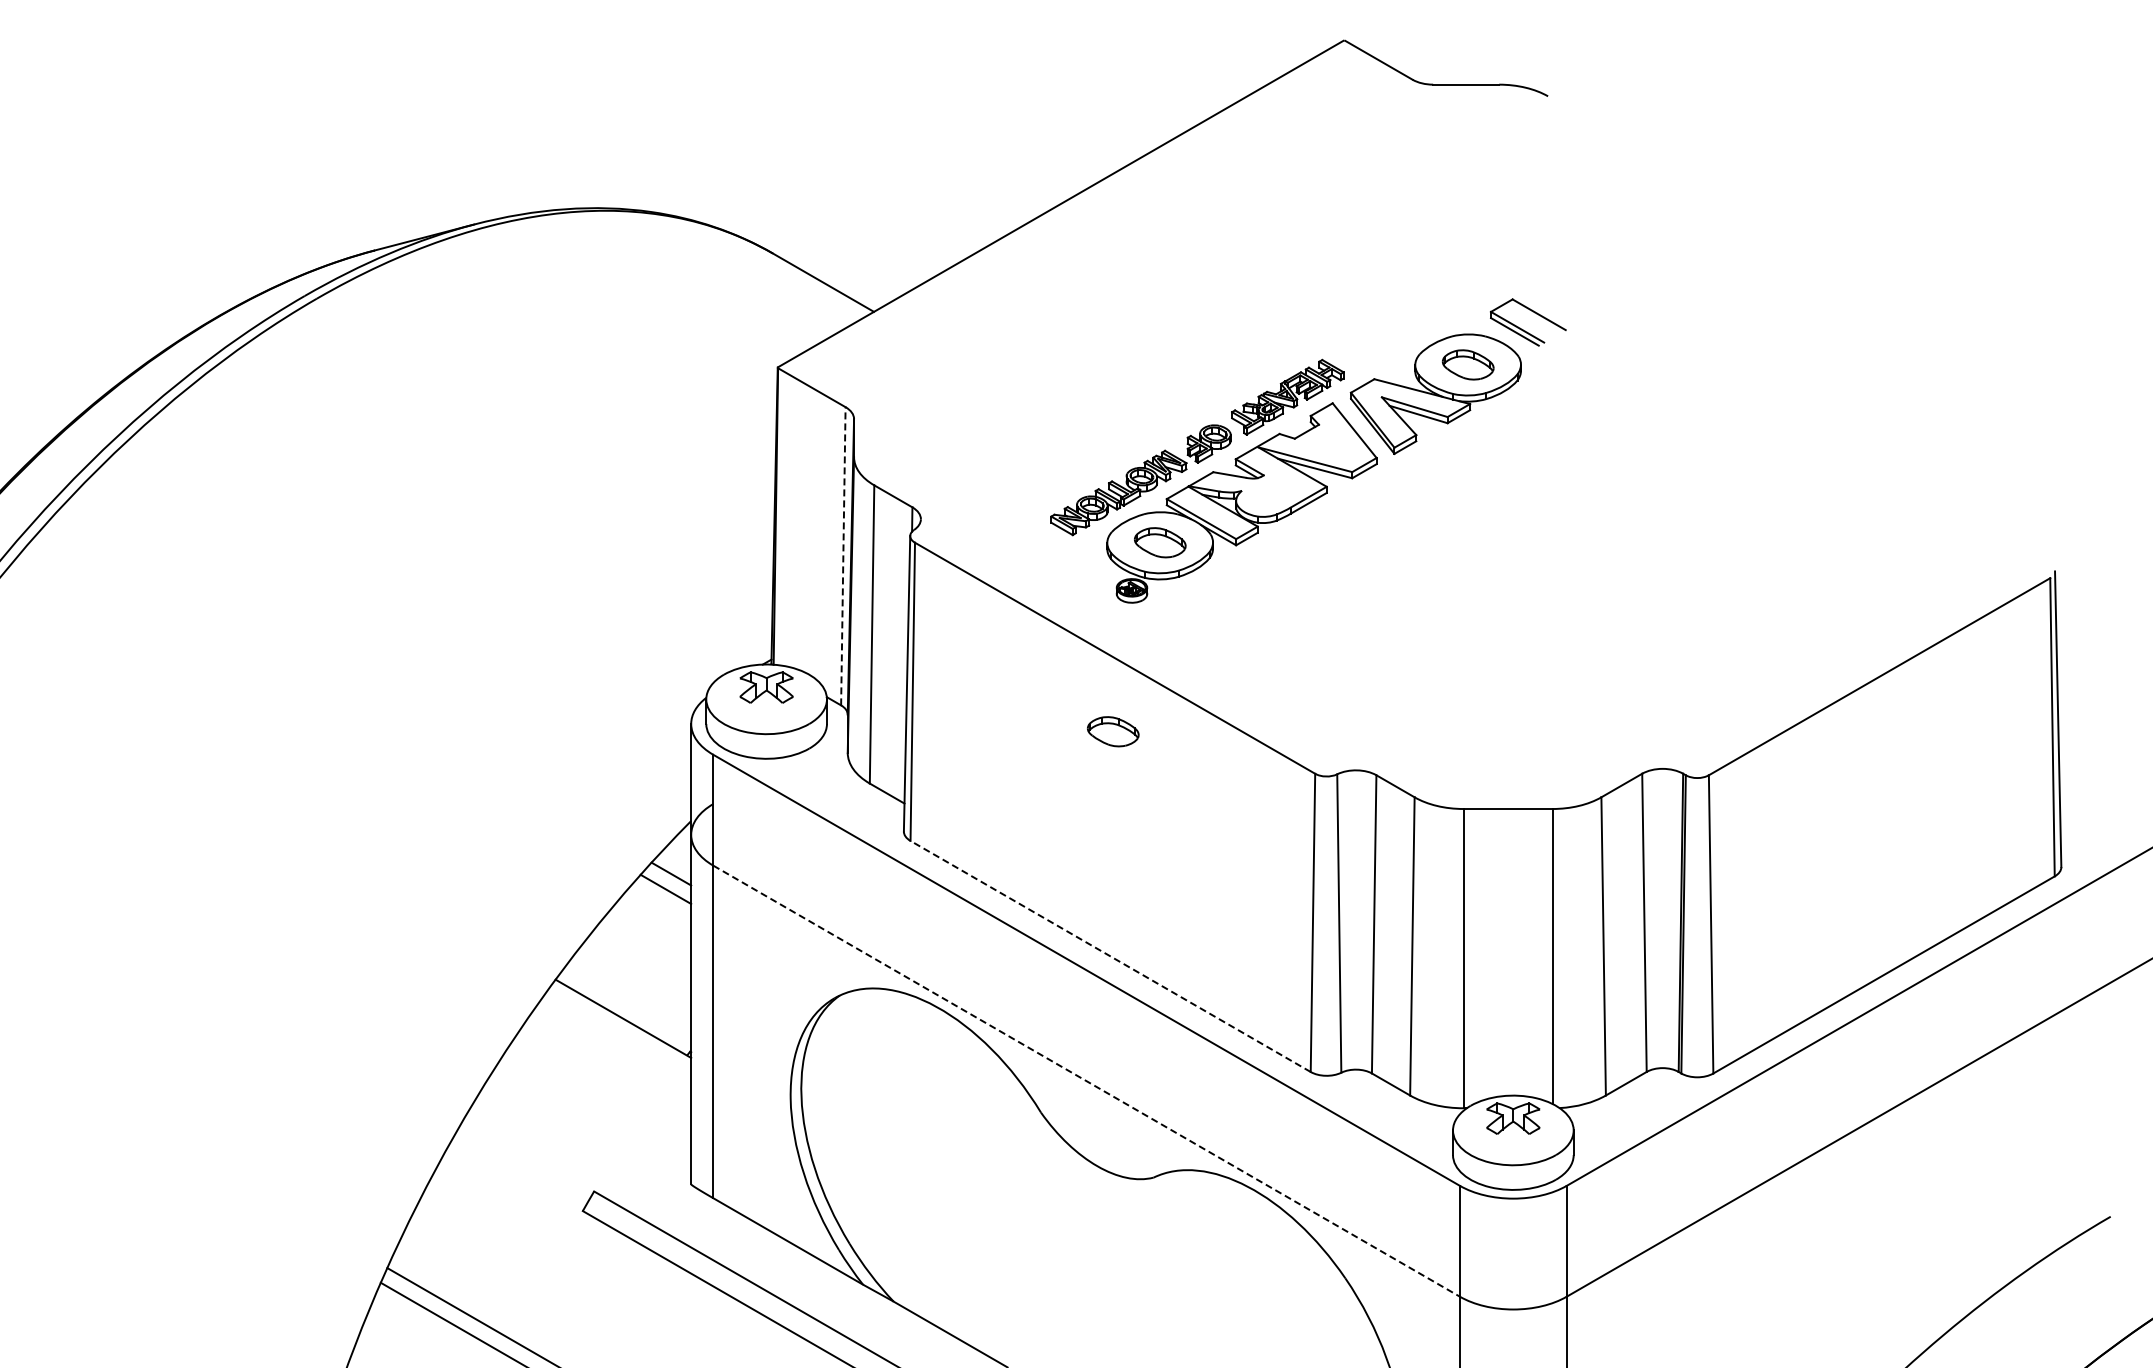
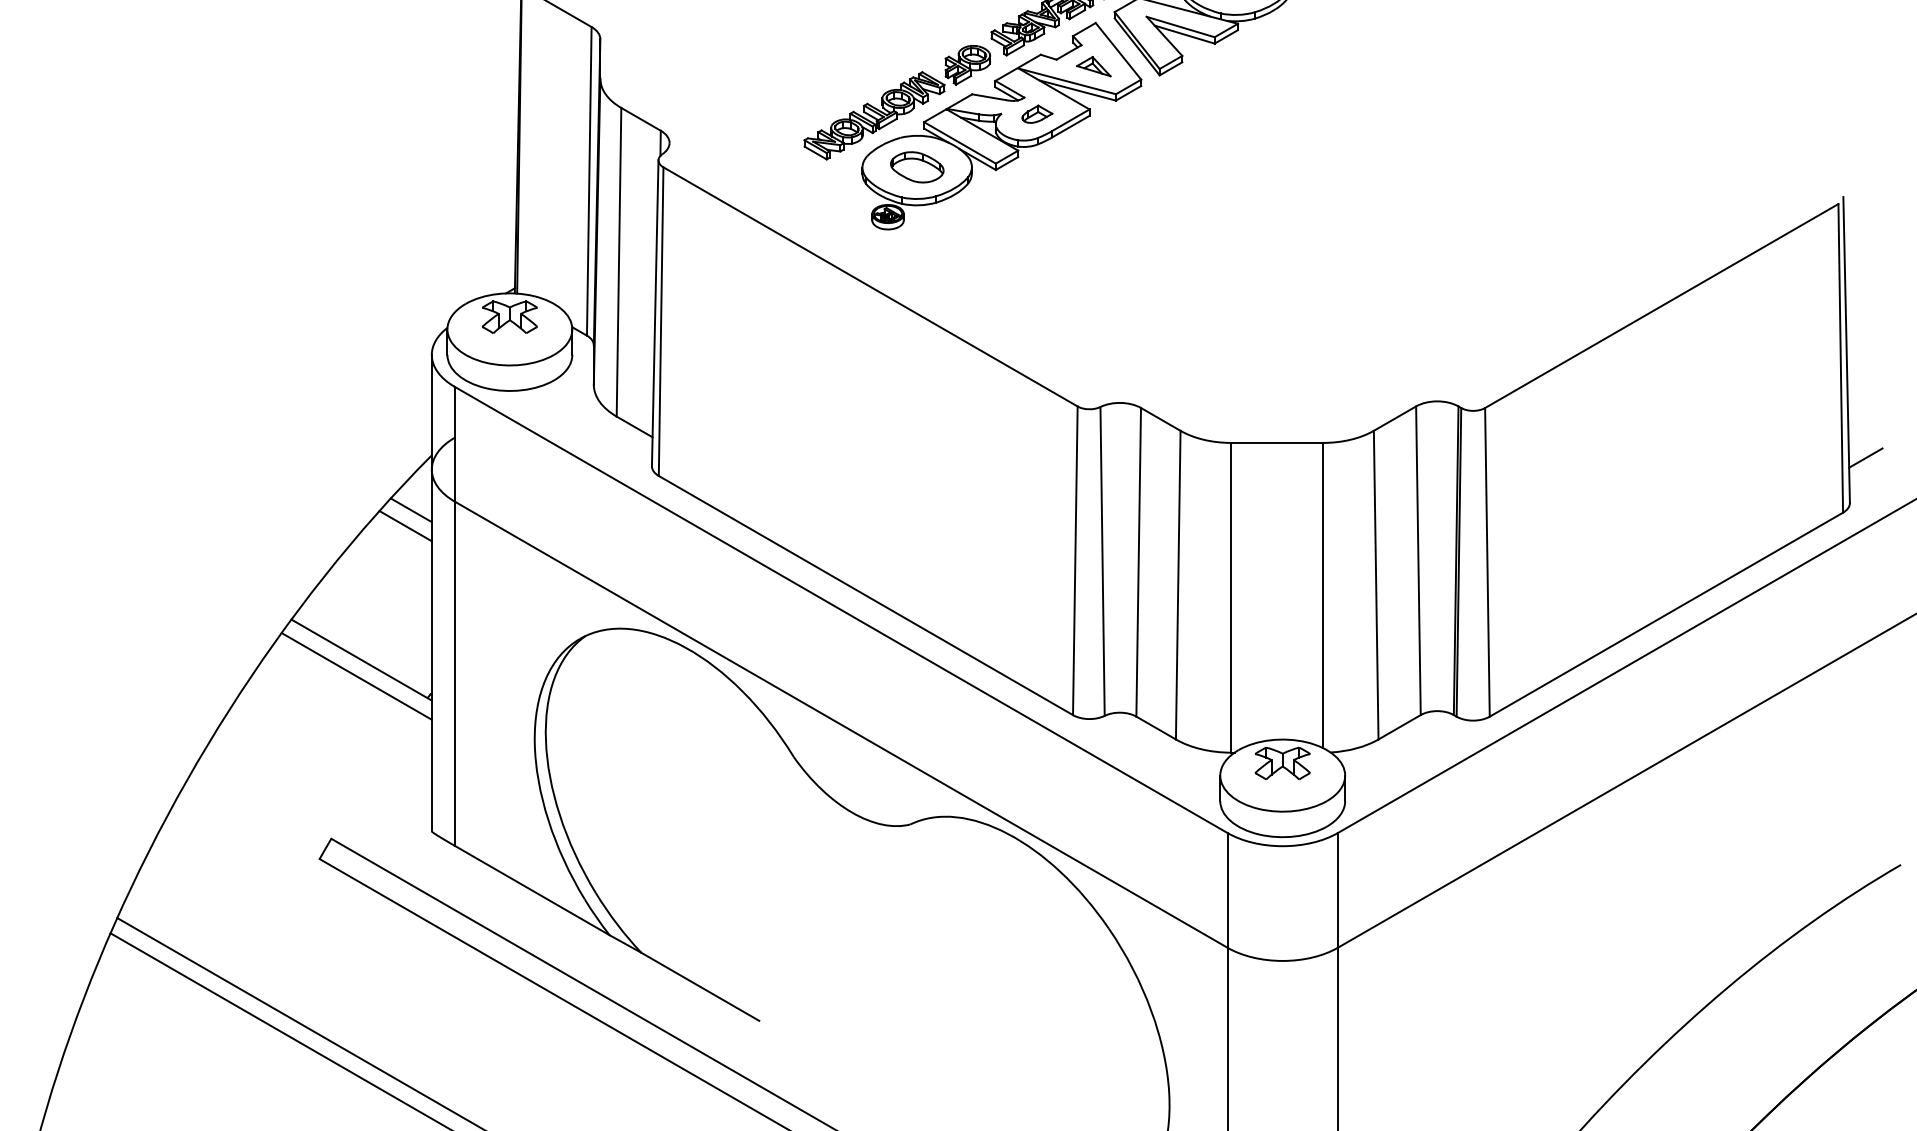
part: (1330, 445) -> (1093, 66), added
part: (1275, 491) -> (1036, 114), added
line: (843, 555) -> (589, 180), dashed -> solid
part: (1113, 731) -> (868, 362), removed
line: (2076, 823) -> (1865, 457), added
line: (1110, 956) -> (865, 595), dashed -> solid
line: (618, 1034) -> (356, 676), added
line: (1087, 1081) -> (841, 724), dashed -> solid

